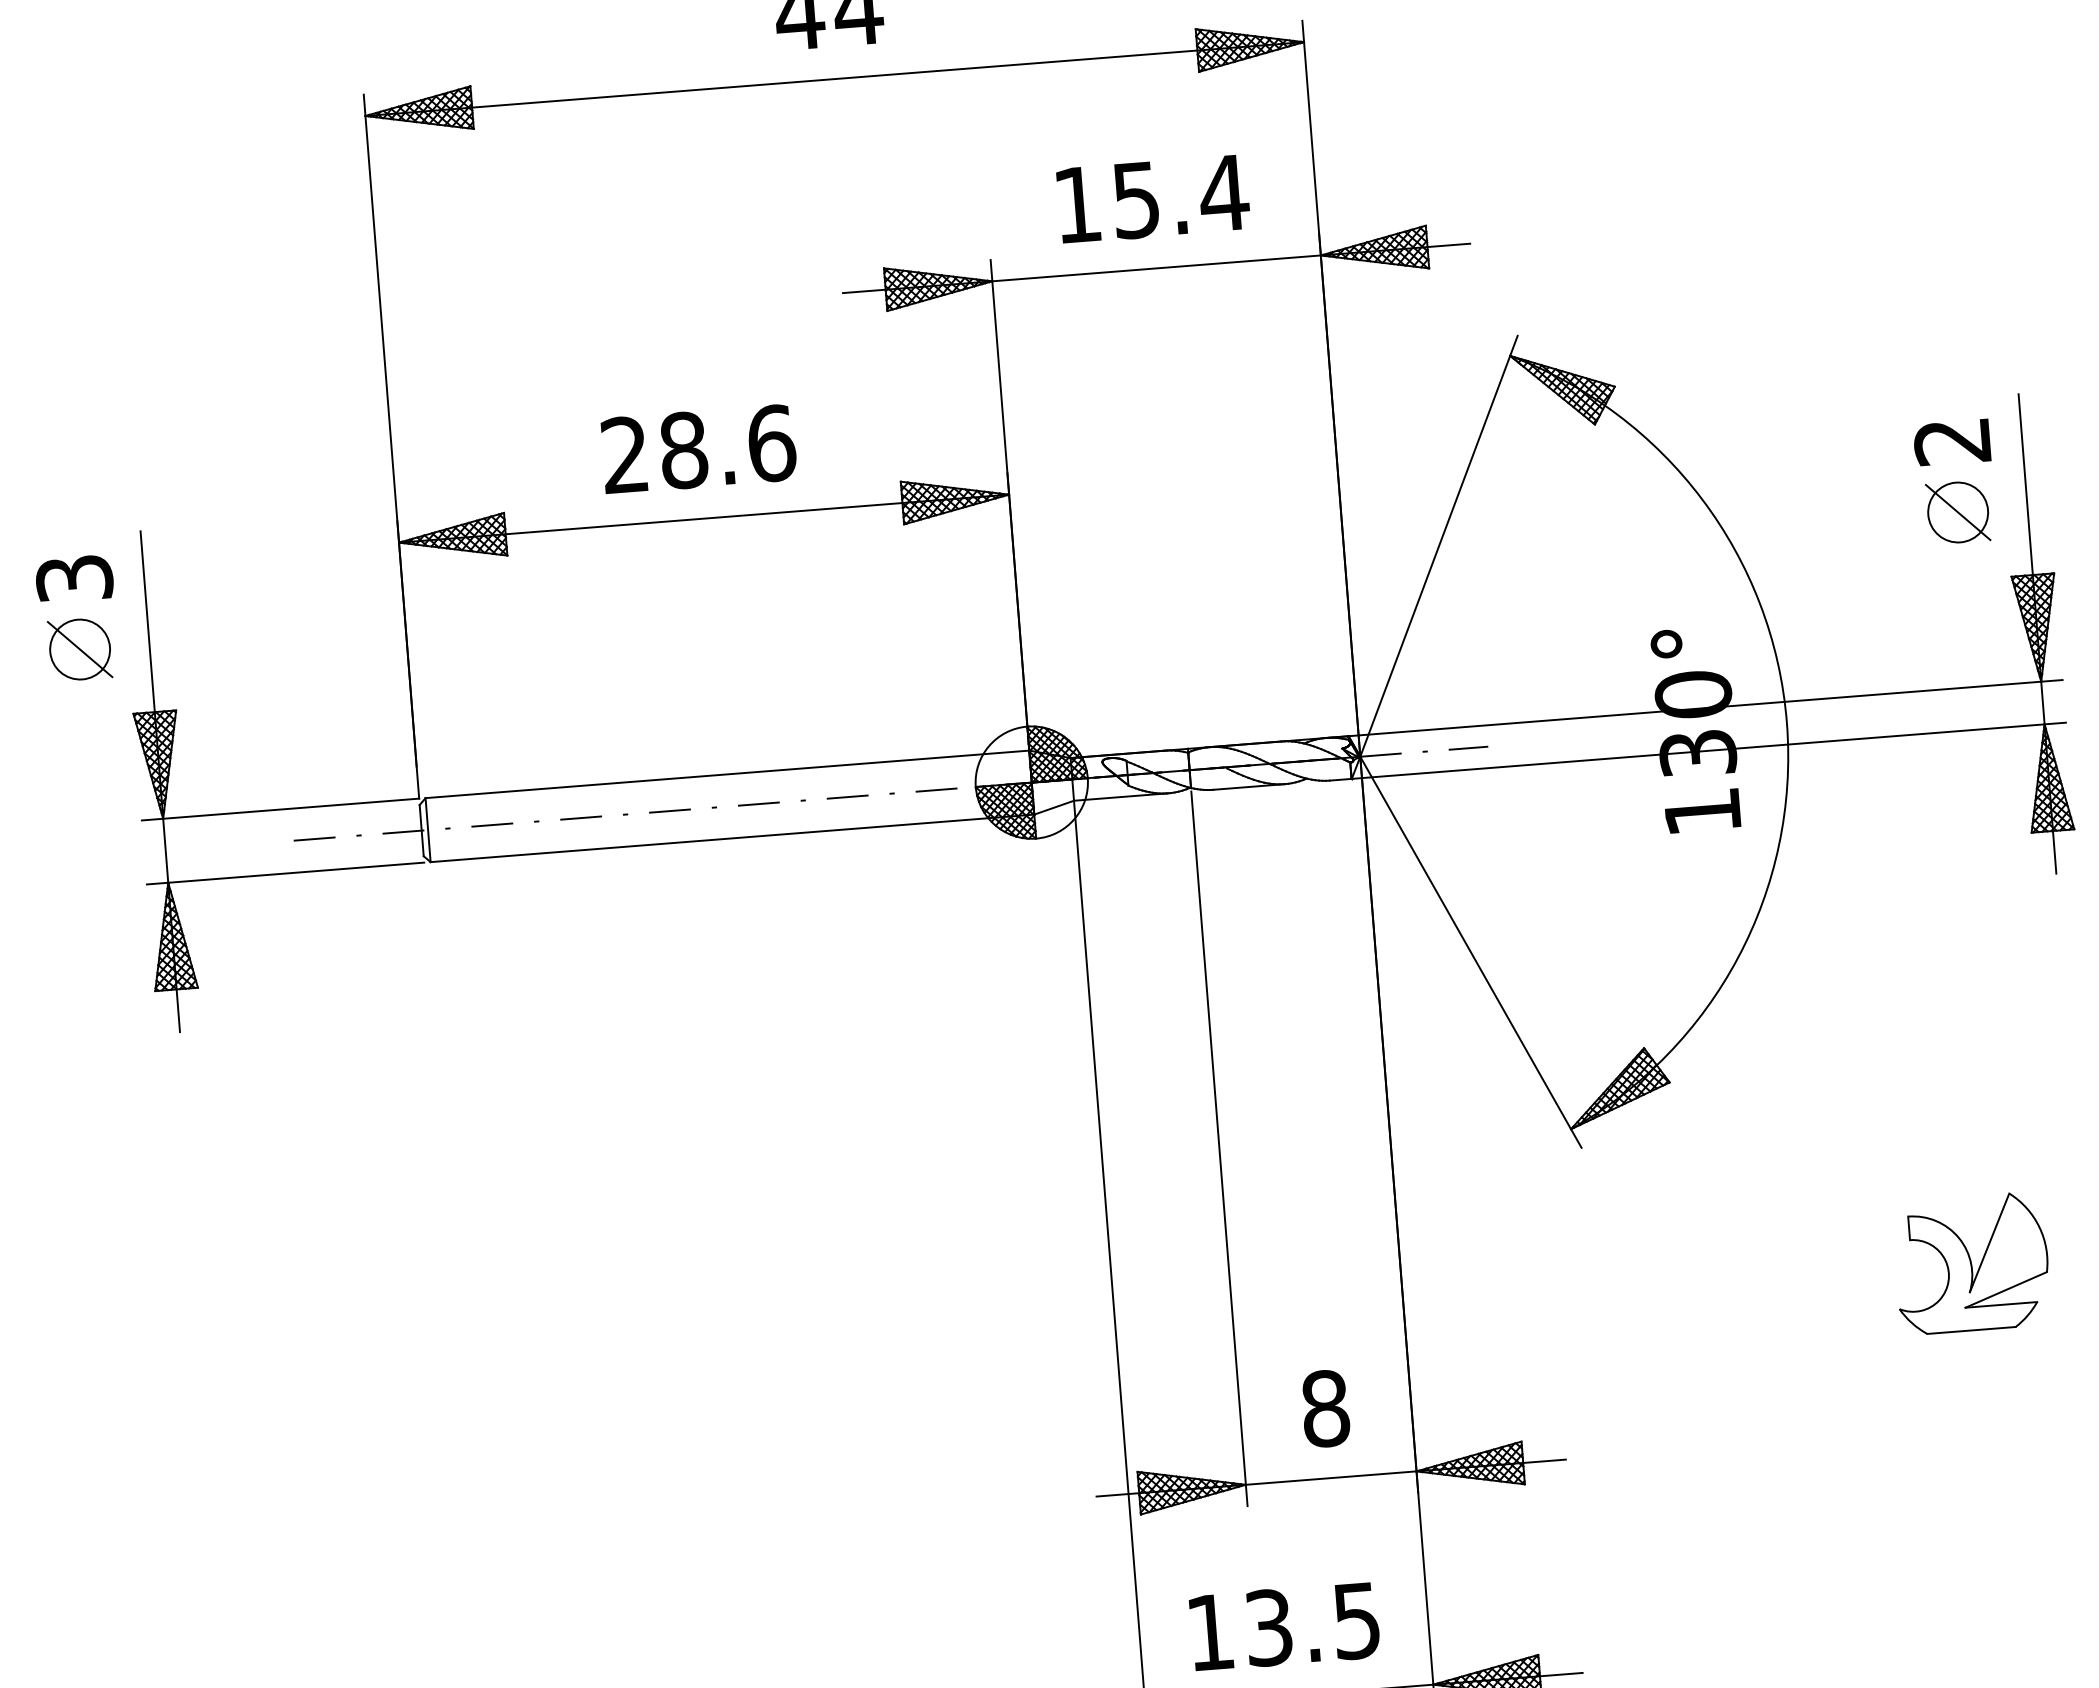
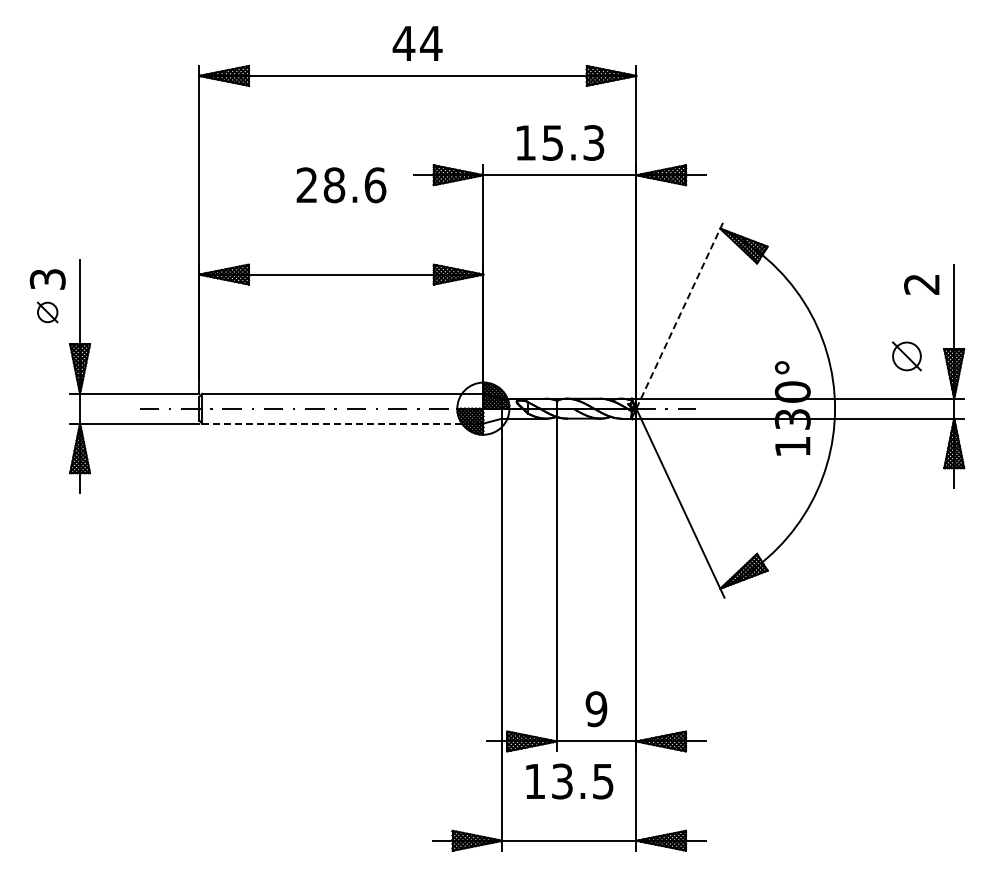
text: (1223, 192) -> (593, 142), 15.4 -> 15.3
text: (698, 449) -> (341, 185), moved
part: (1957, 512) -> (906, 356), moved
line: (1438, 544) -> (680, 313), solid -> dashed
part: (79, 649) -> (47, 312), size x0.7
line: (731, 838) -> (342, 423), solid -> dashed
part: (1970, 1261) -> (900, 664), removed
text: (1325, 1409) -> (596, 709), 8 -> 9
text: (1284, 1626) -> (569, 781), moved

